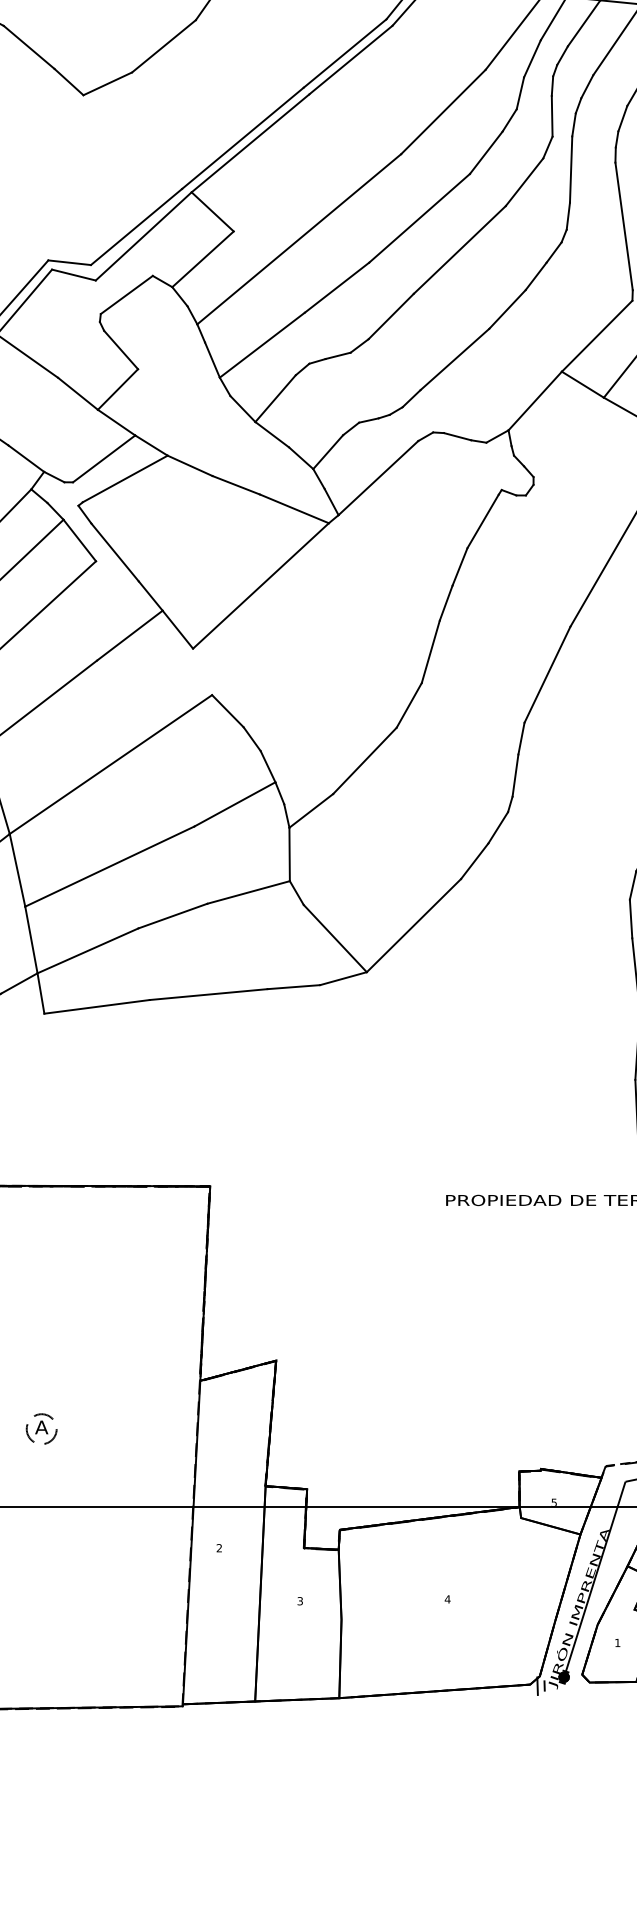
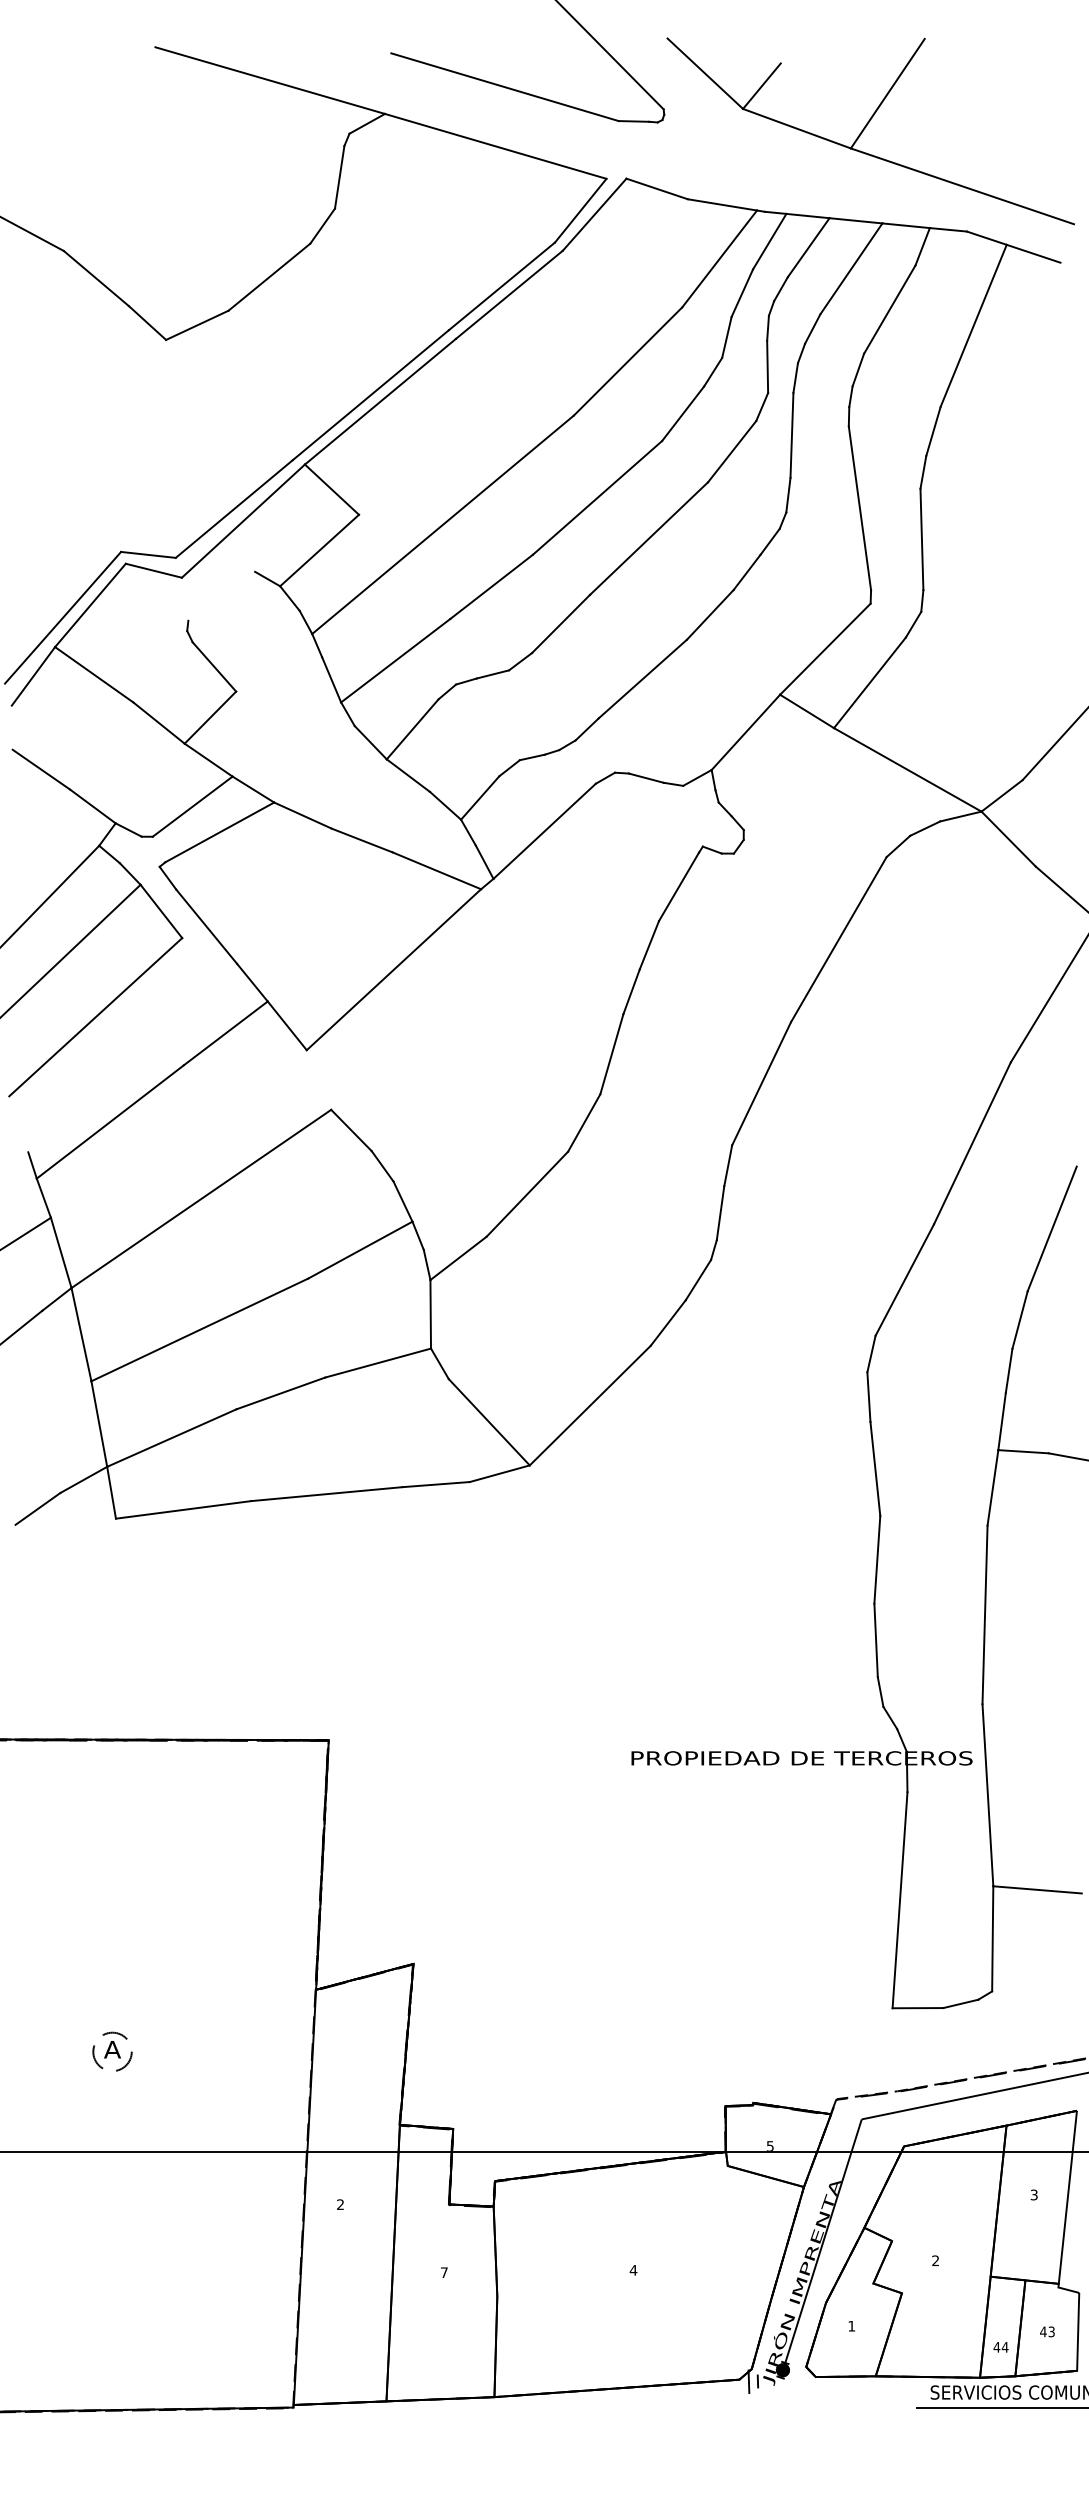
line: (126, 294) -> (221, 595), removed
text: (299, 1601) -> (443, 2272), 3 -> 7

